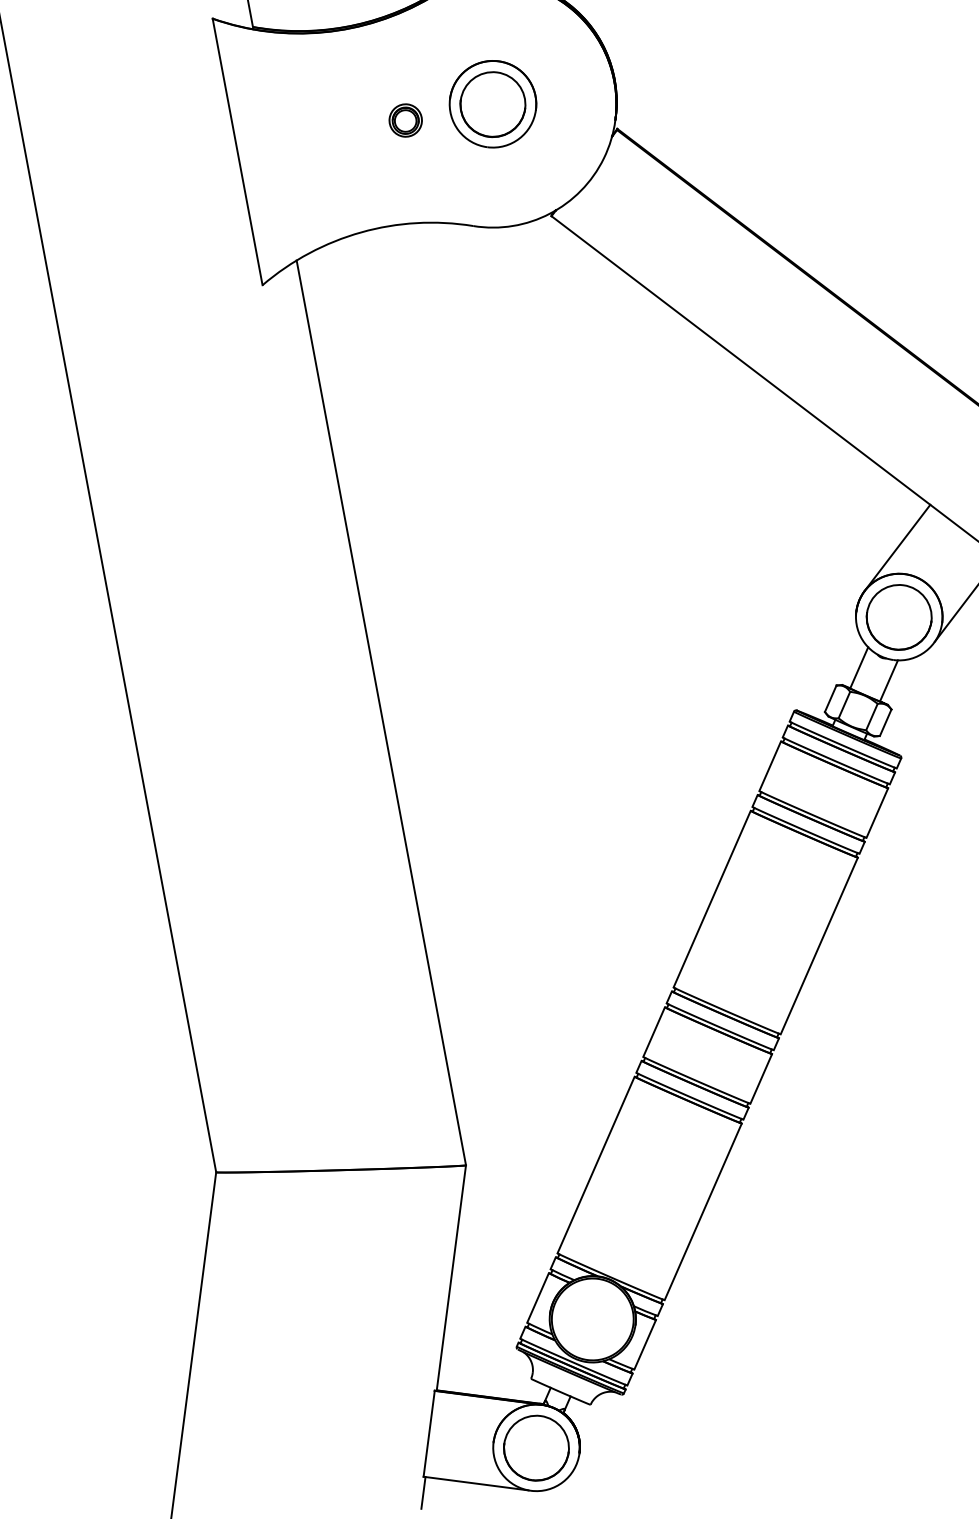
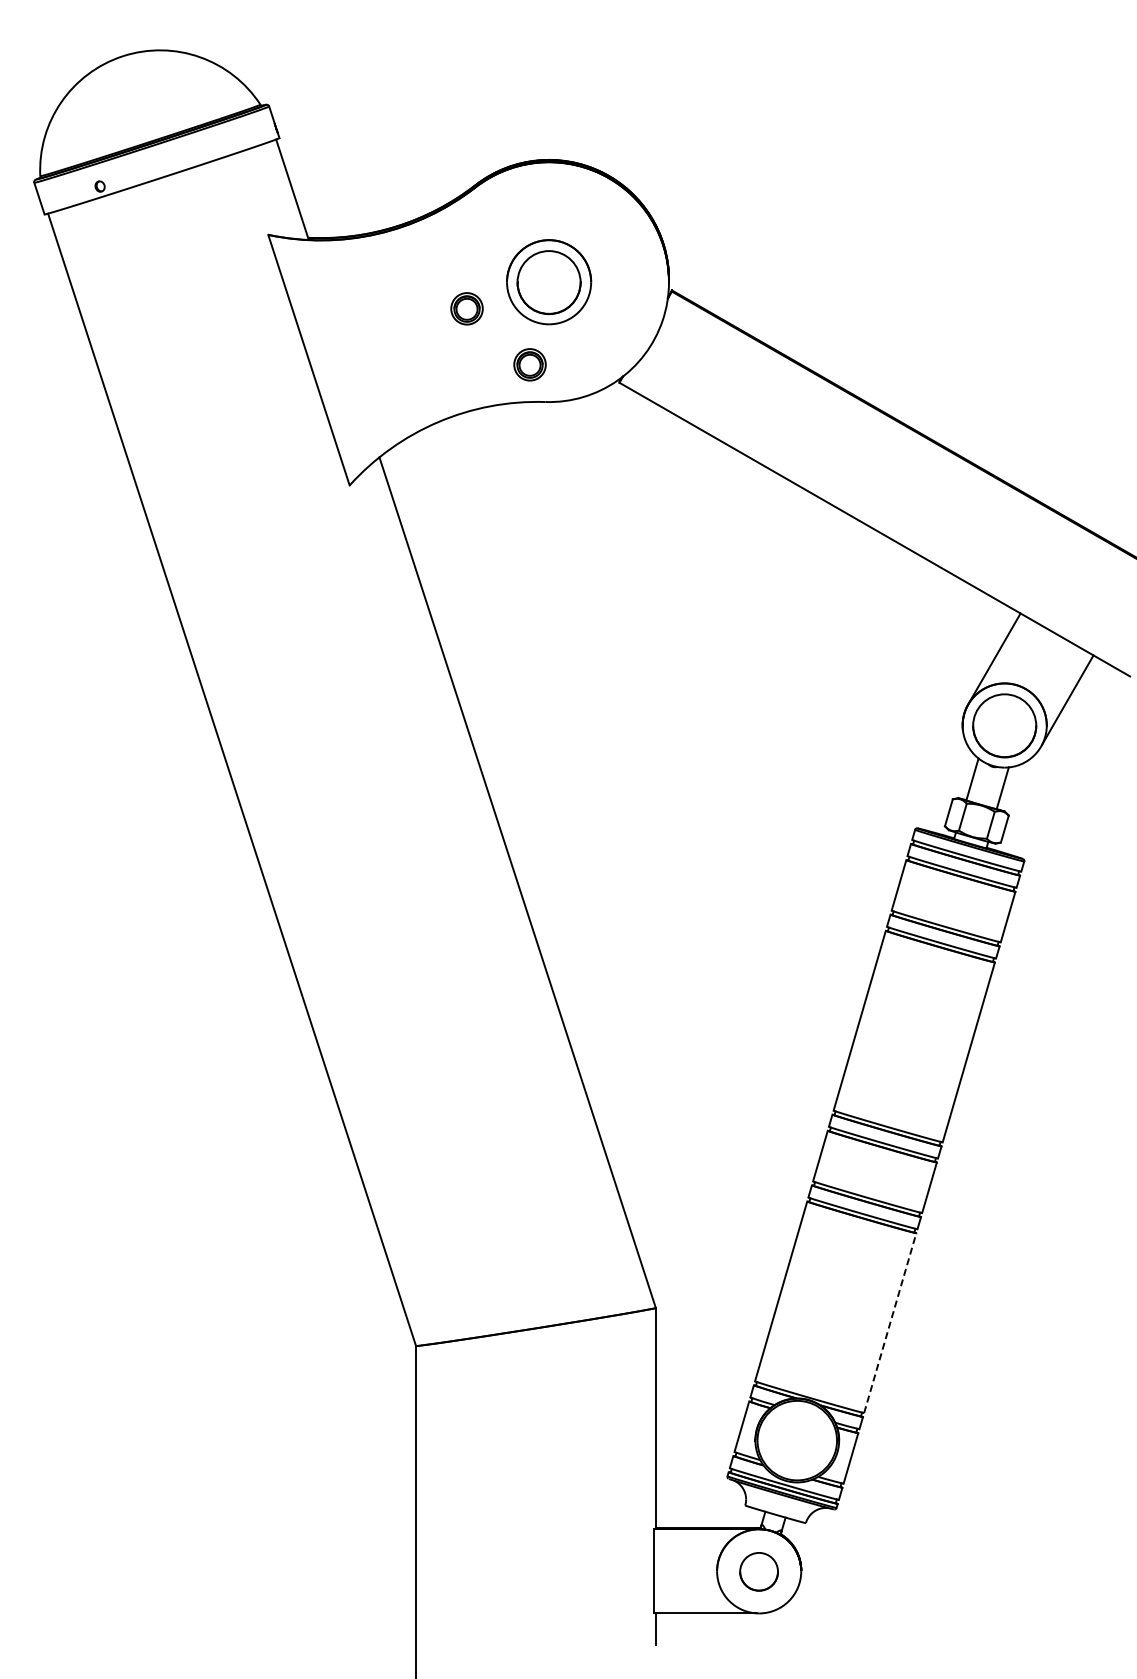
part: (462, 185) -> (529, 364), added
line: (703, 1212) -> (890, 1323), solid -> dashed
circle: (535, 1447) -> (758, 1571), size x0.6

